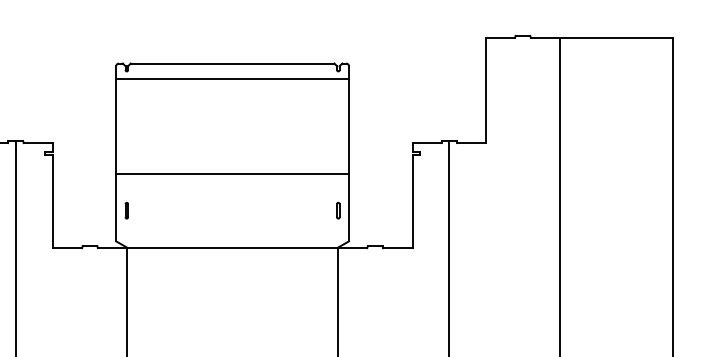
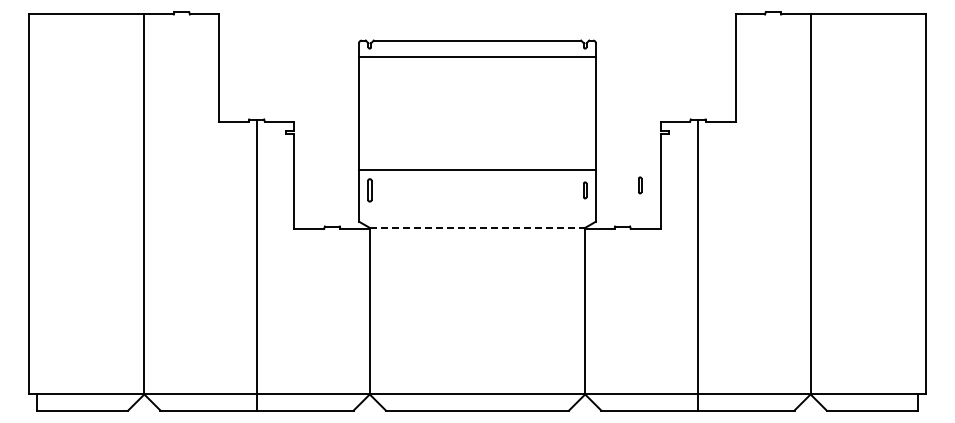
line: (232, 173) -> (477, 169), moved
part: (392, 205) -> (640, 185), added
part: (126, 210) -> (369, 190), size x1.4
line: (232, 247) -> (477, 227), solid -> dashed

